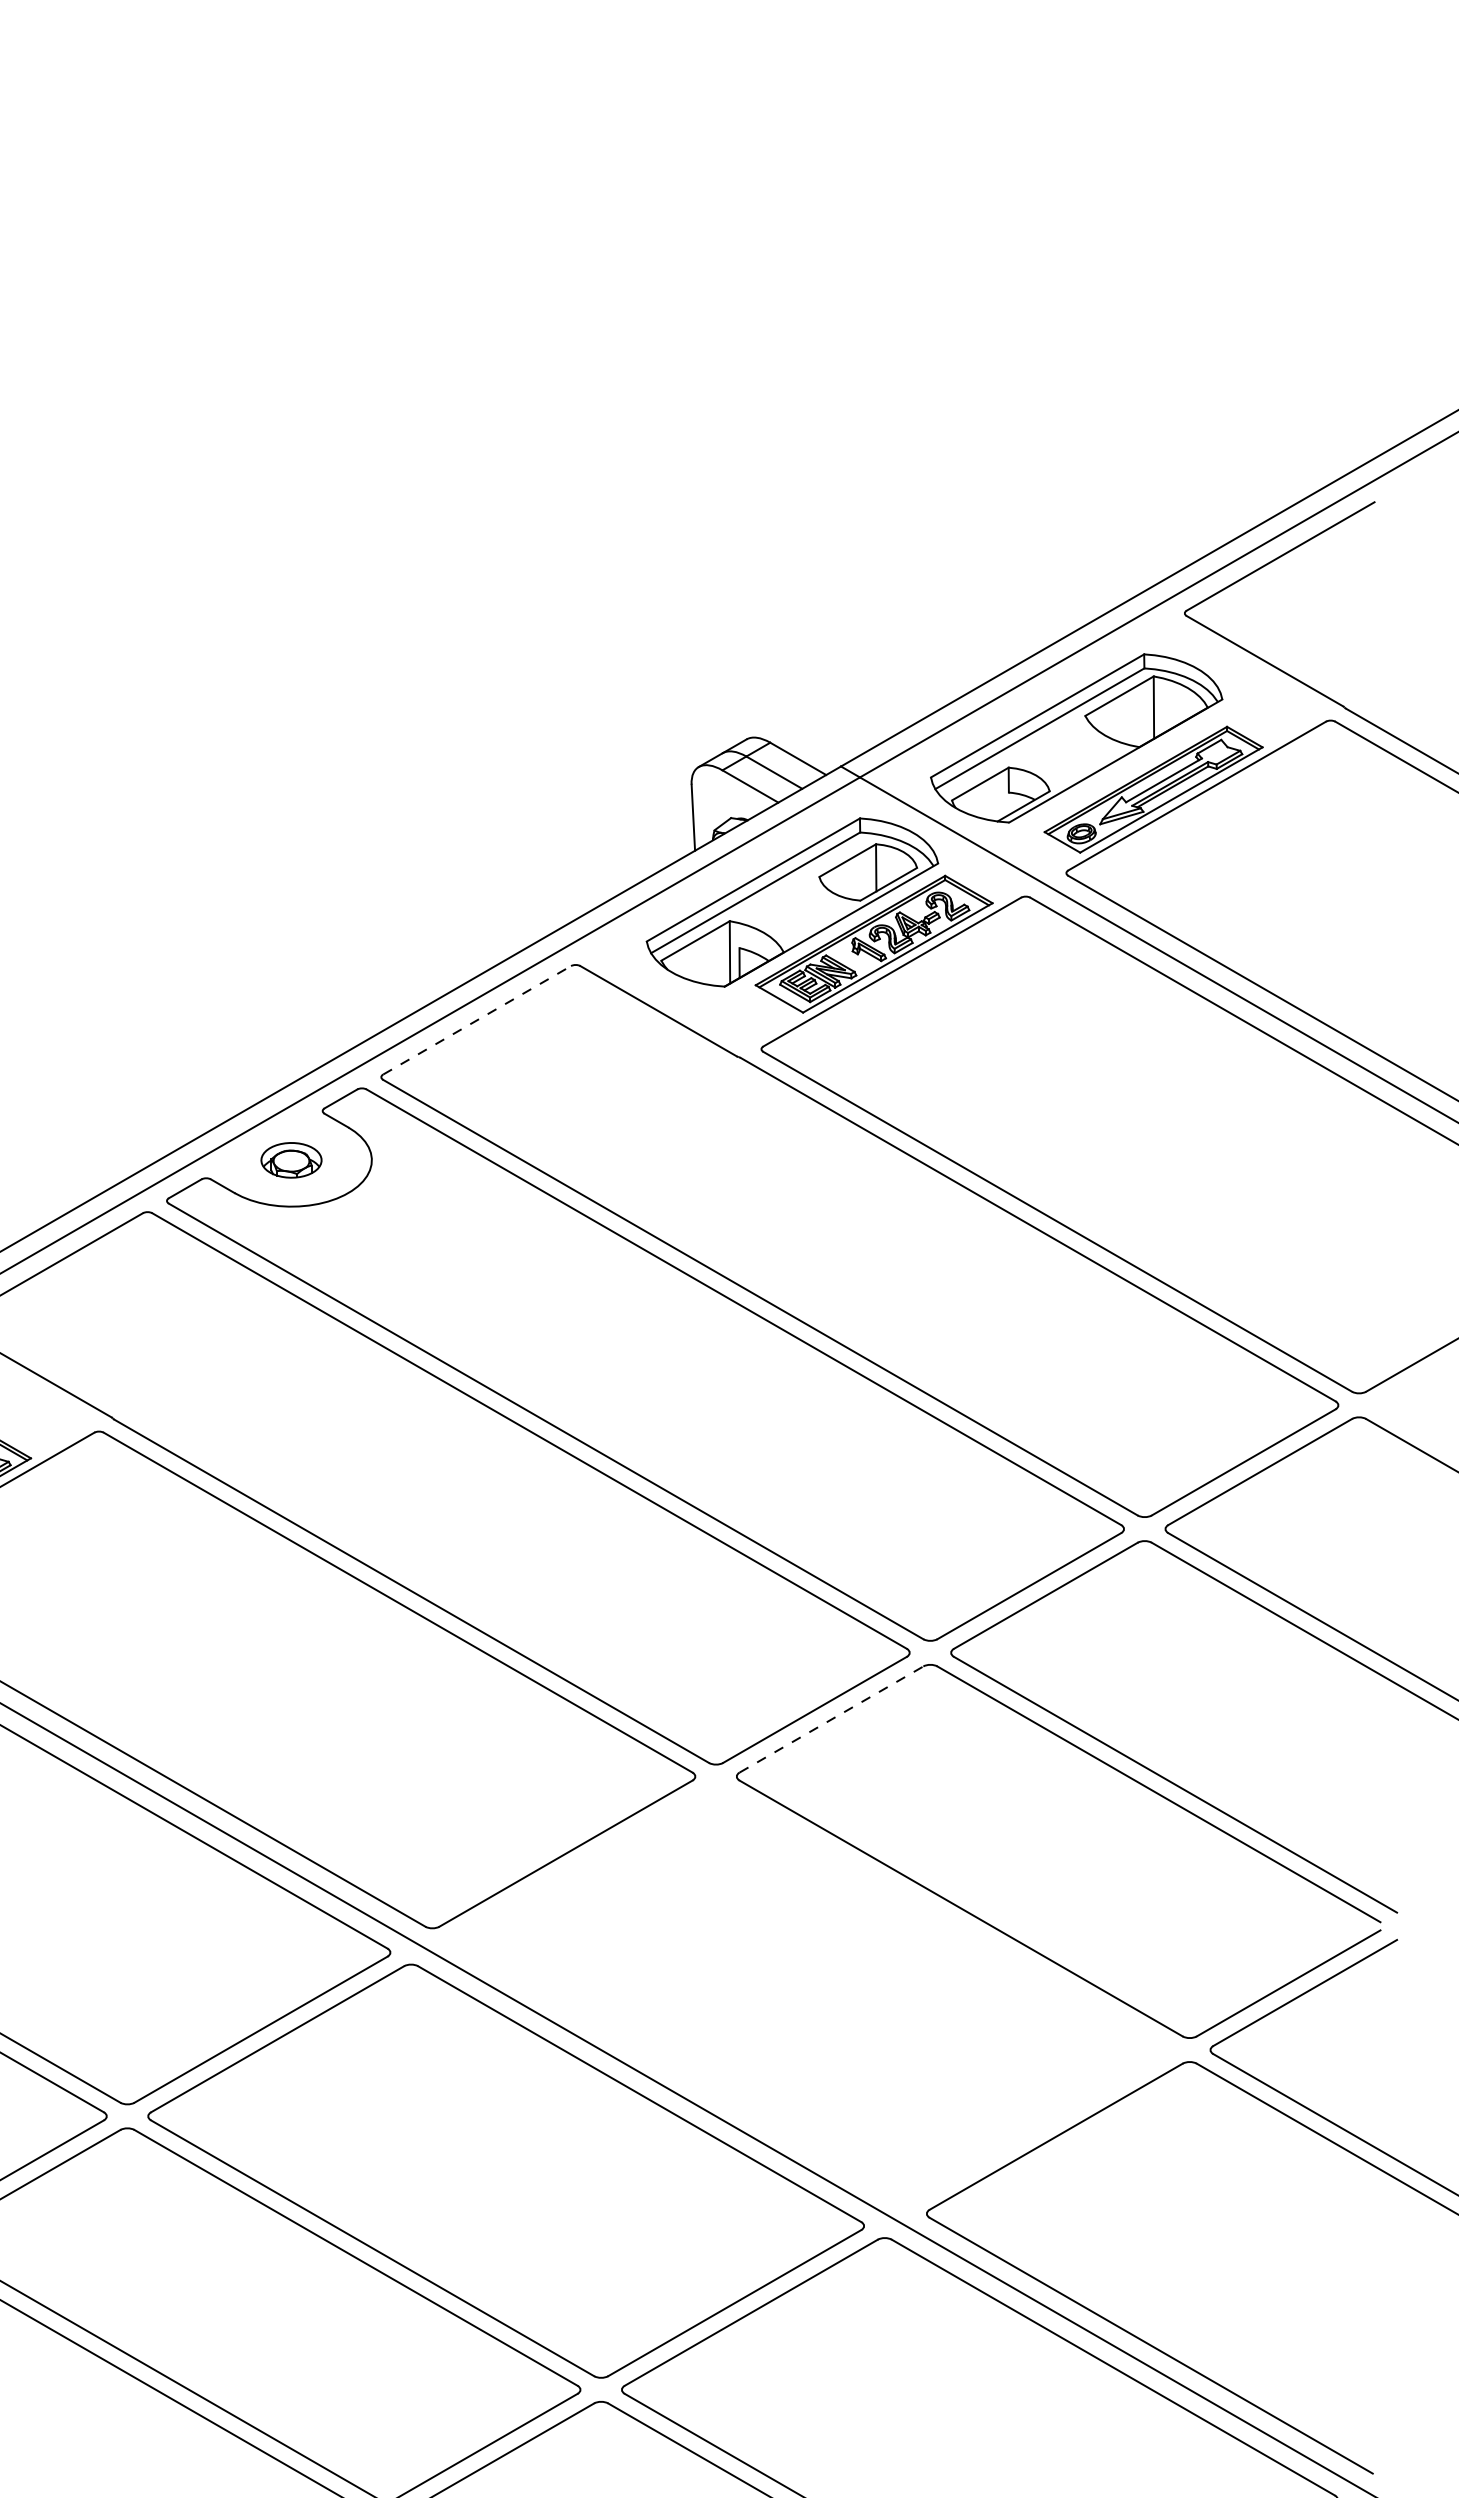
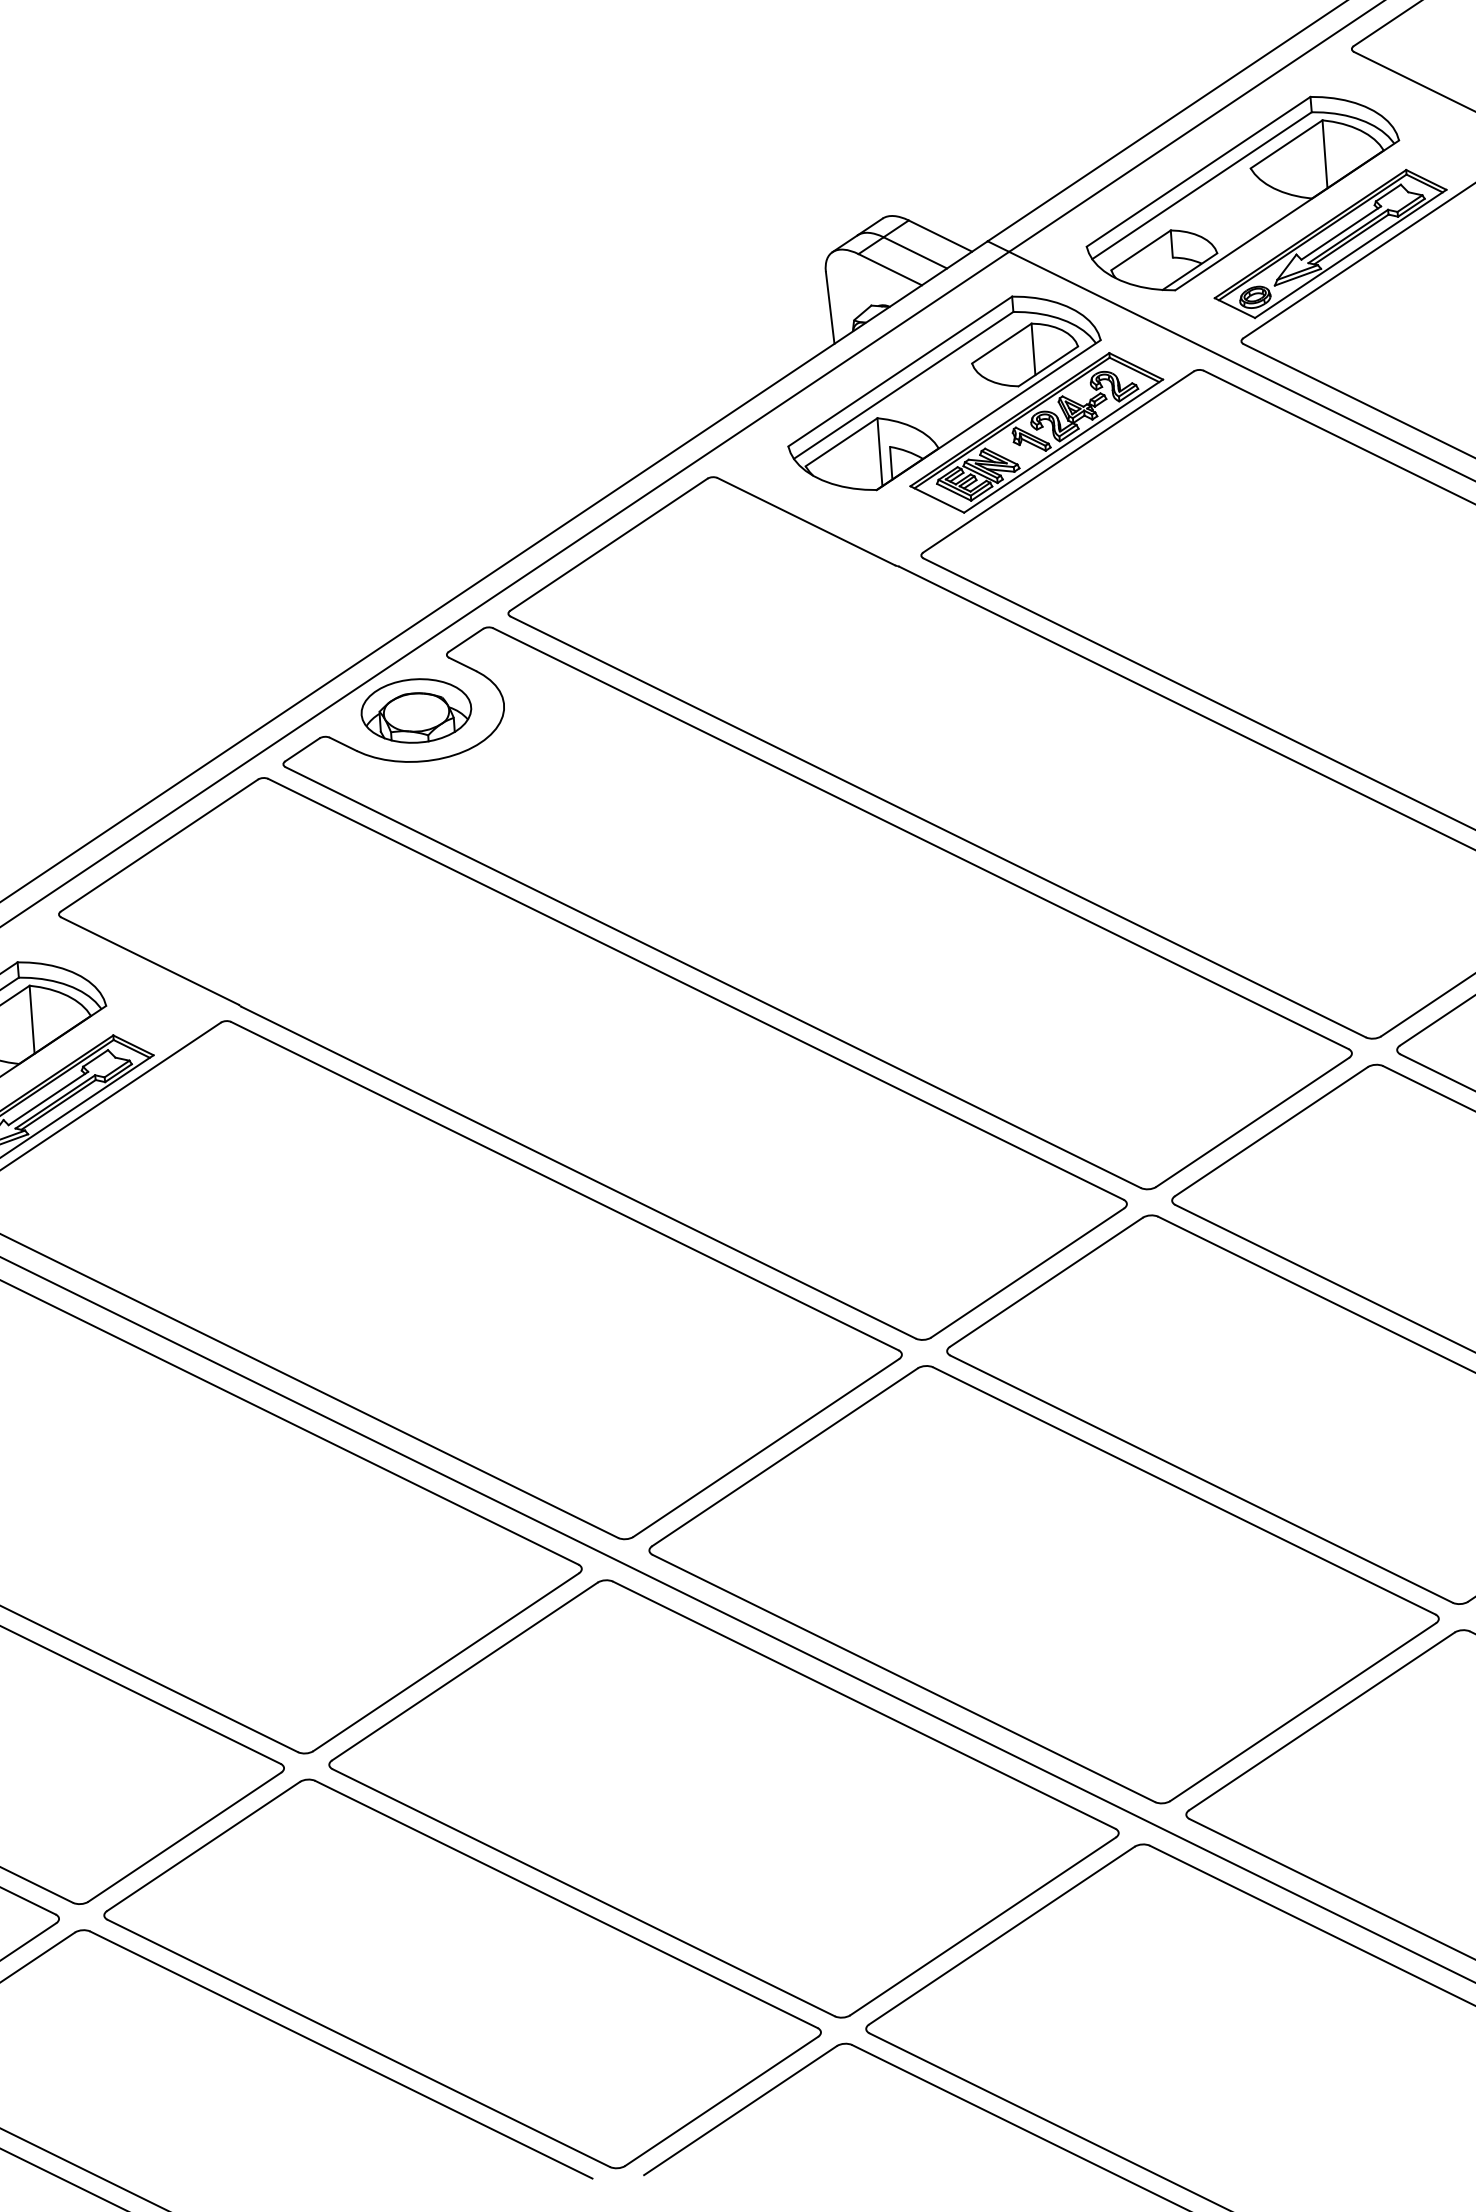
line: (477, 1020) -> (609, 544), dashed -> solid
part: (291, 1160) -> (416, 711), size x1.67
line: (831, 1719) -> (1046, 1282), dashed -> solid
part: (810, 1994) -> (1043, 1584), added

